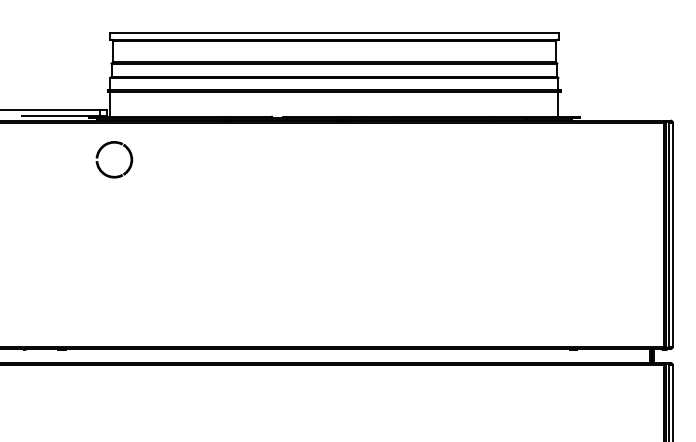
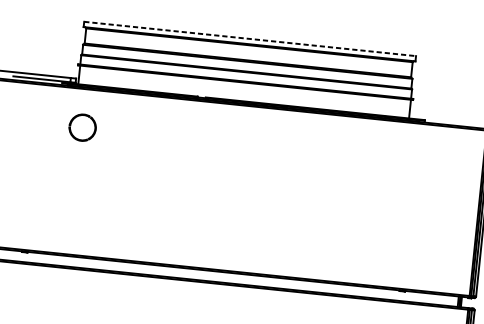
line: (334, 32) -> (250, 38), solid -> dashed
part: (110, 144) -> (81, 116), moved

